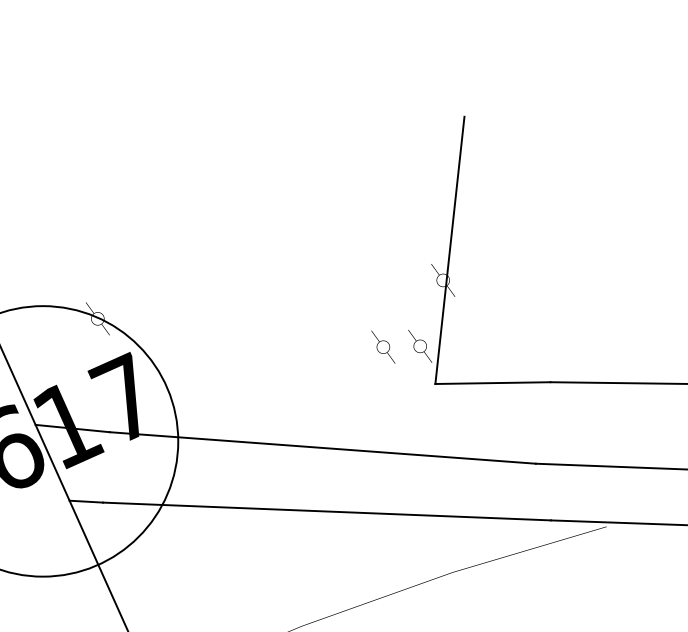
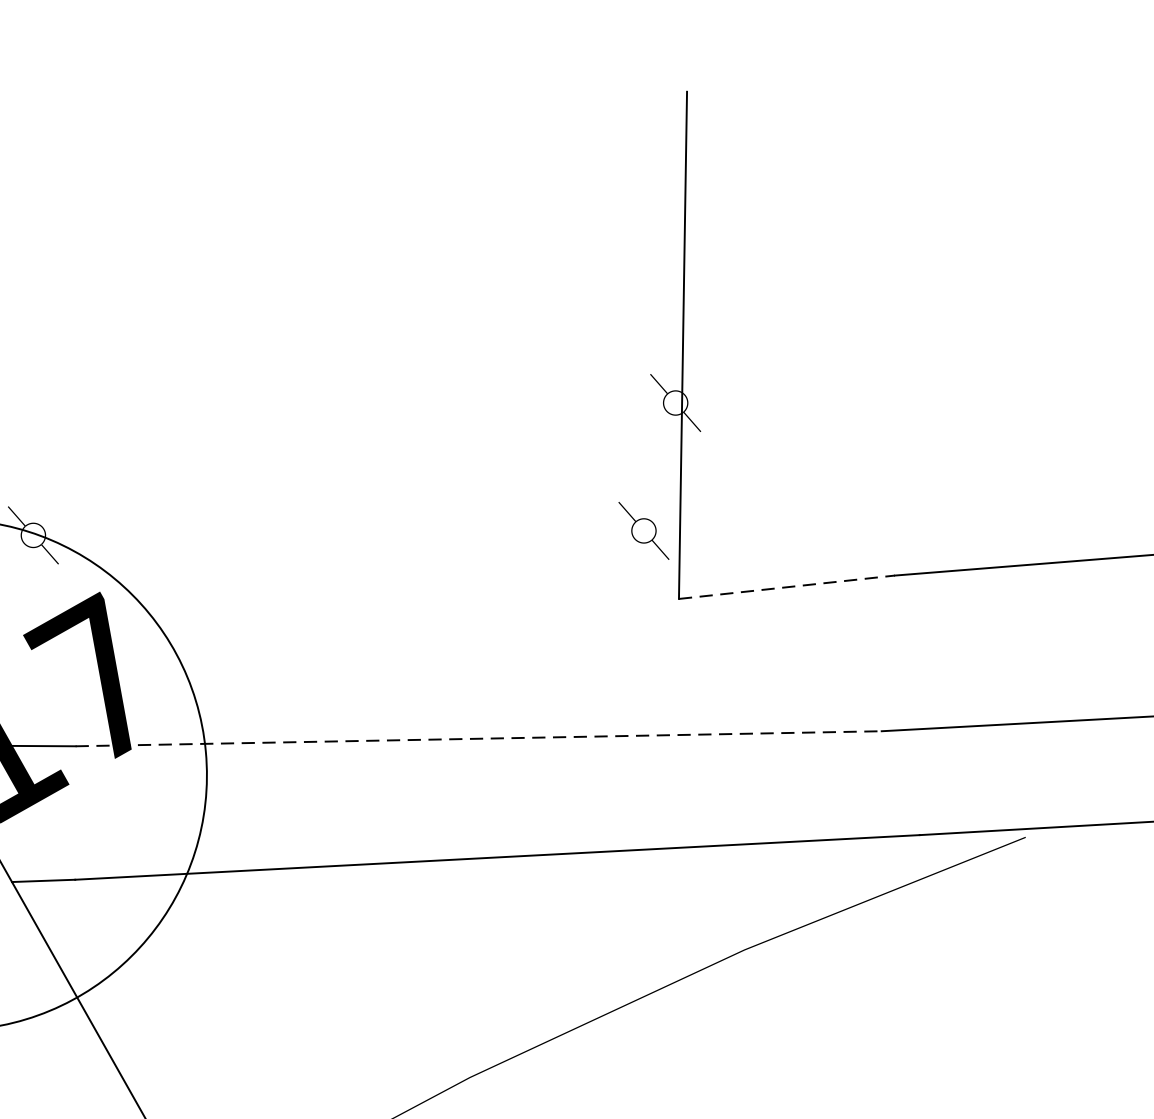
part: (383, 346) -> (574, 537), removed
line: (492, 383) -> (786, 588), solid -> dashed
line: (322, 447) -> (477, 737), solid -> dashed

